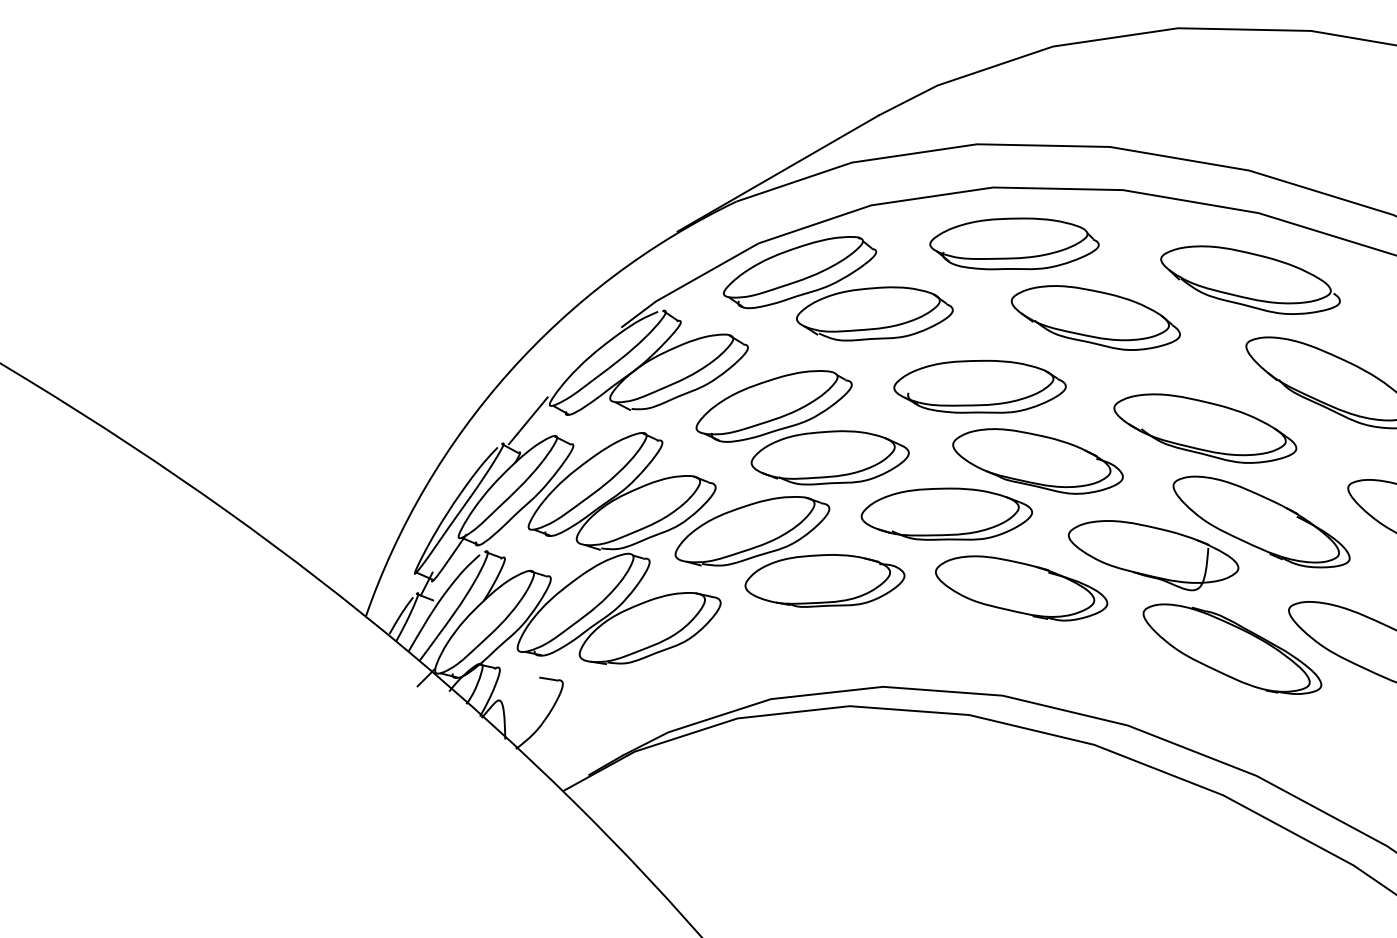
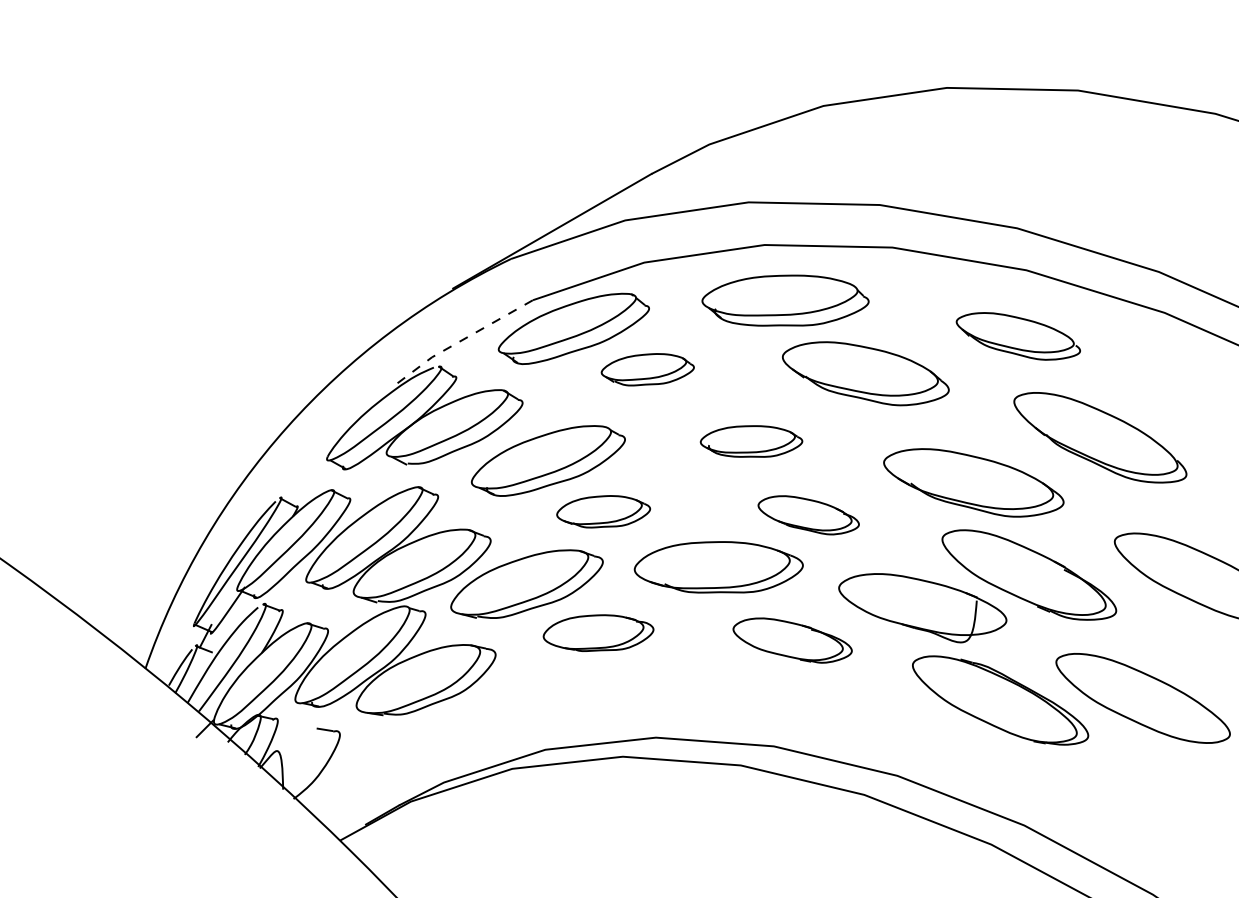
part: (1250, 279) -> (1018, 335), size x0.7
line: (688, 283) -> (463, 339), solid -> dashed
part: (874, 313) -> (647, 369), size x0.6
part: (979, 386) -> (751, 441), size x0.6
line: (527, 420) -> (305, 474), removed
part: (829, 457) -> (603, 511), size x0.6
part: (1037, 461) -> (808, 515), size x0.6
part: (824, 580) -> (598, 632), size x0.7
part: (1021, 588) -> (792, 640), size x0.7

